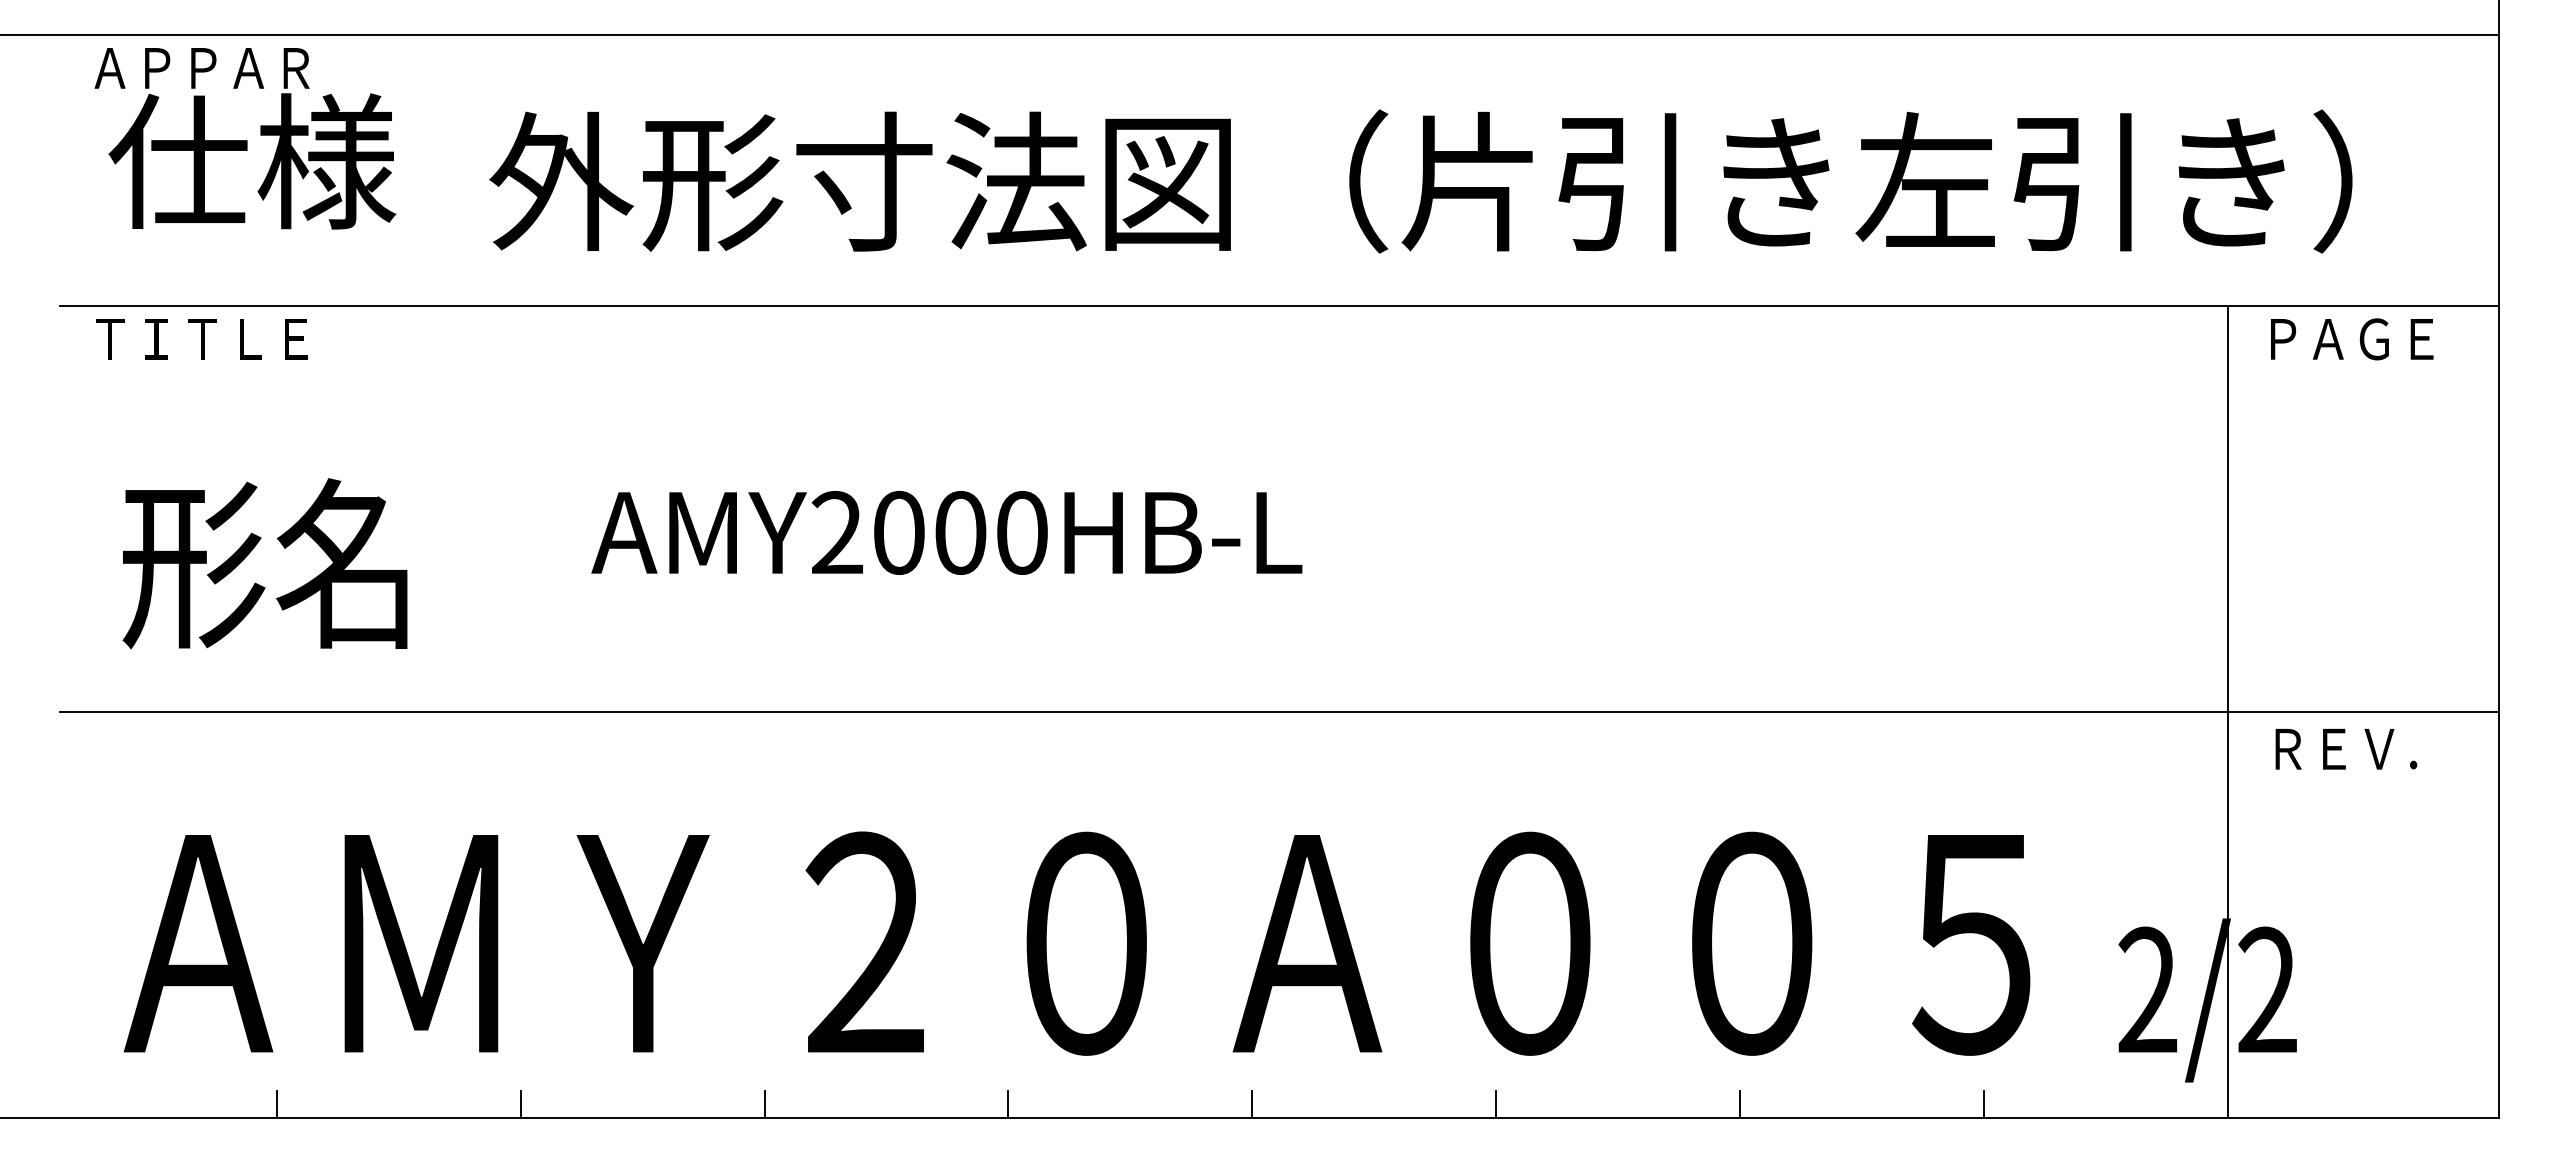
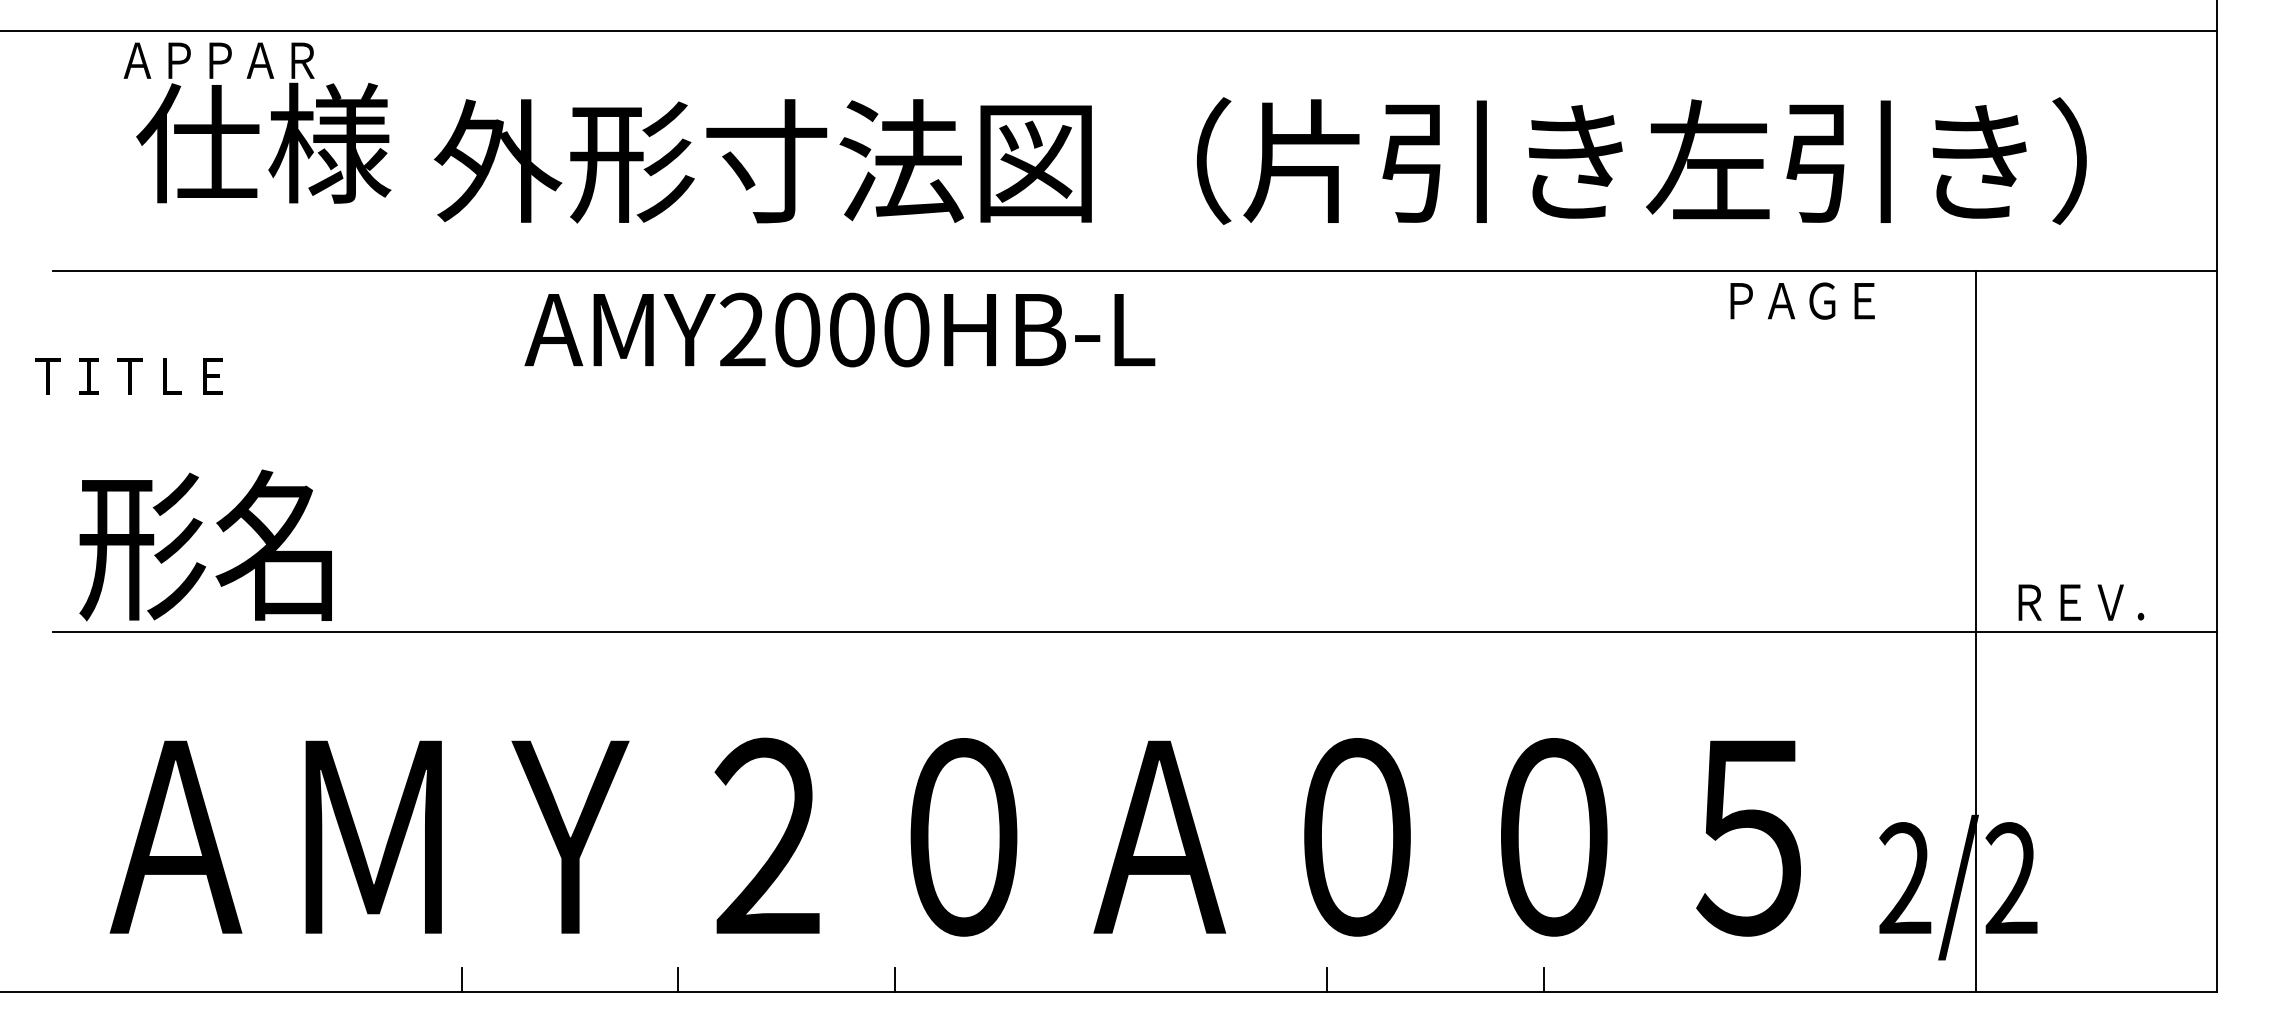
text: (245, 138) -> (257, 122), moved
text: (201, 339) -> (128, 376), moved
text: (2352, 339) -> (1802, 301), moved
text: (946, 532) -> (839, 329), moved
text: (264, 563) -> (205, 545), moved
text: (2346, 749) -> (2081, 602), moved
line: (276, 1104) -> (245, 979), removed
line: (1252, 1104) -> (1111, 979), removed
line: (1983, 1104) -> (1759, 979), removed

